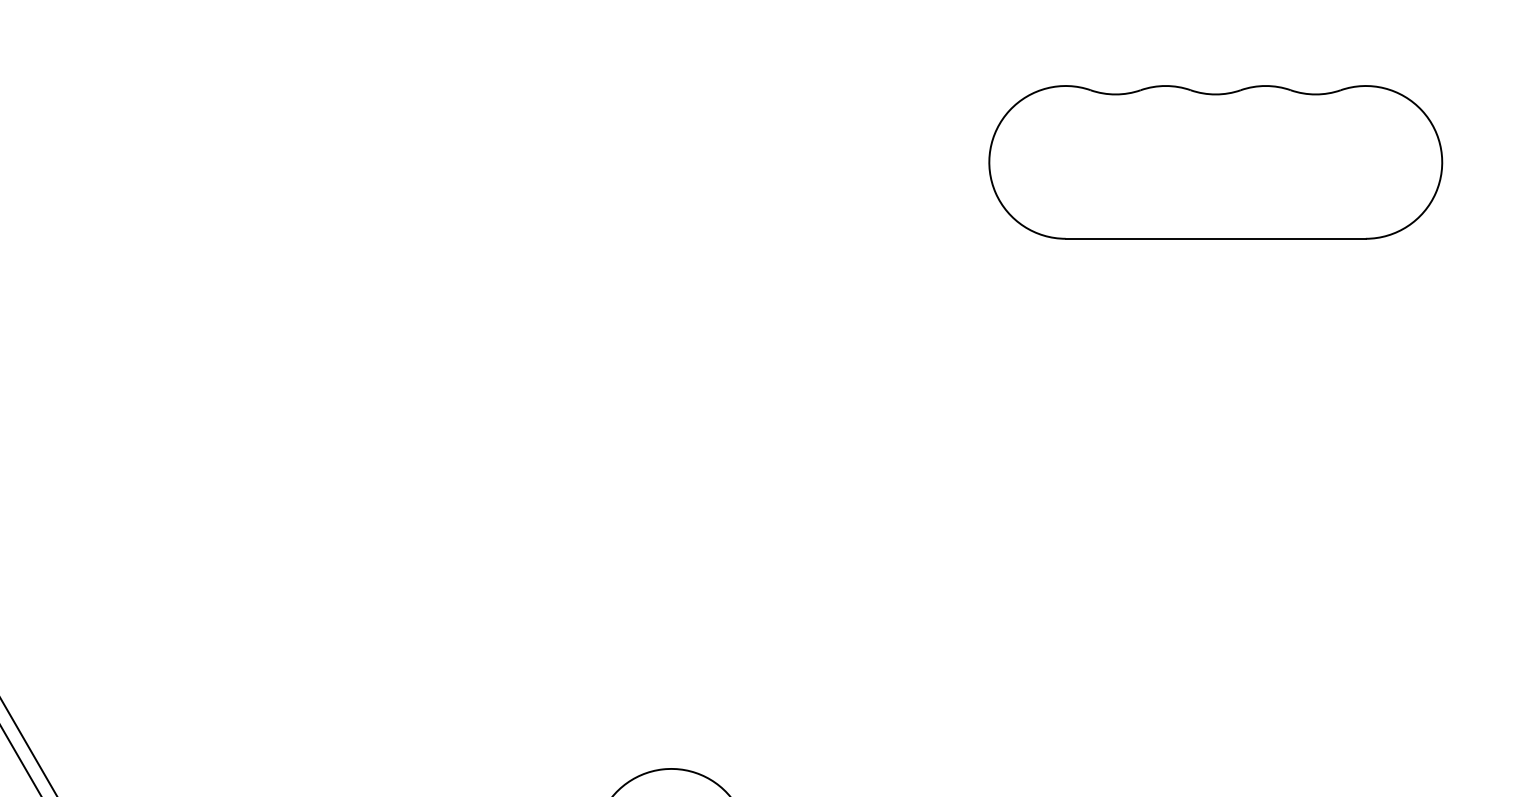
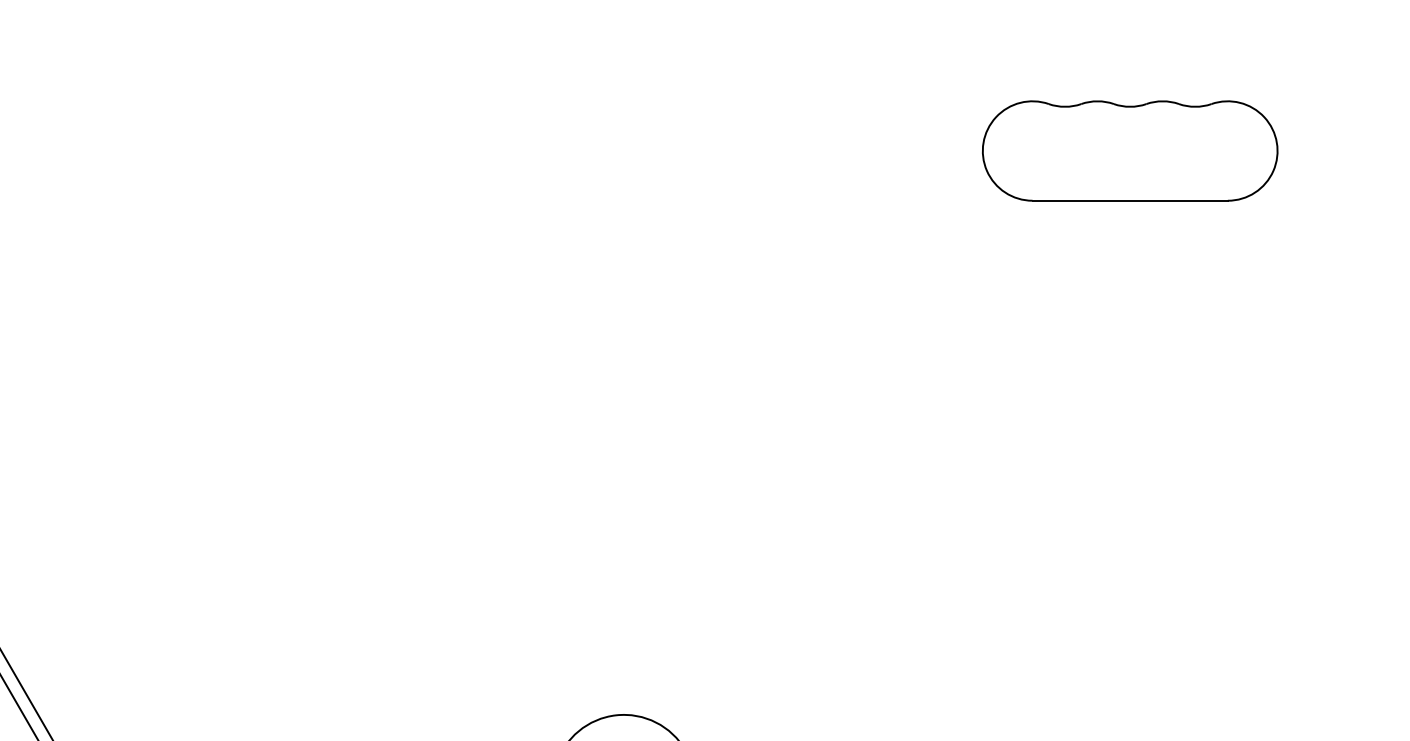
part: (1215, 162) -> (1129, 151), size x0.7

